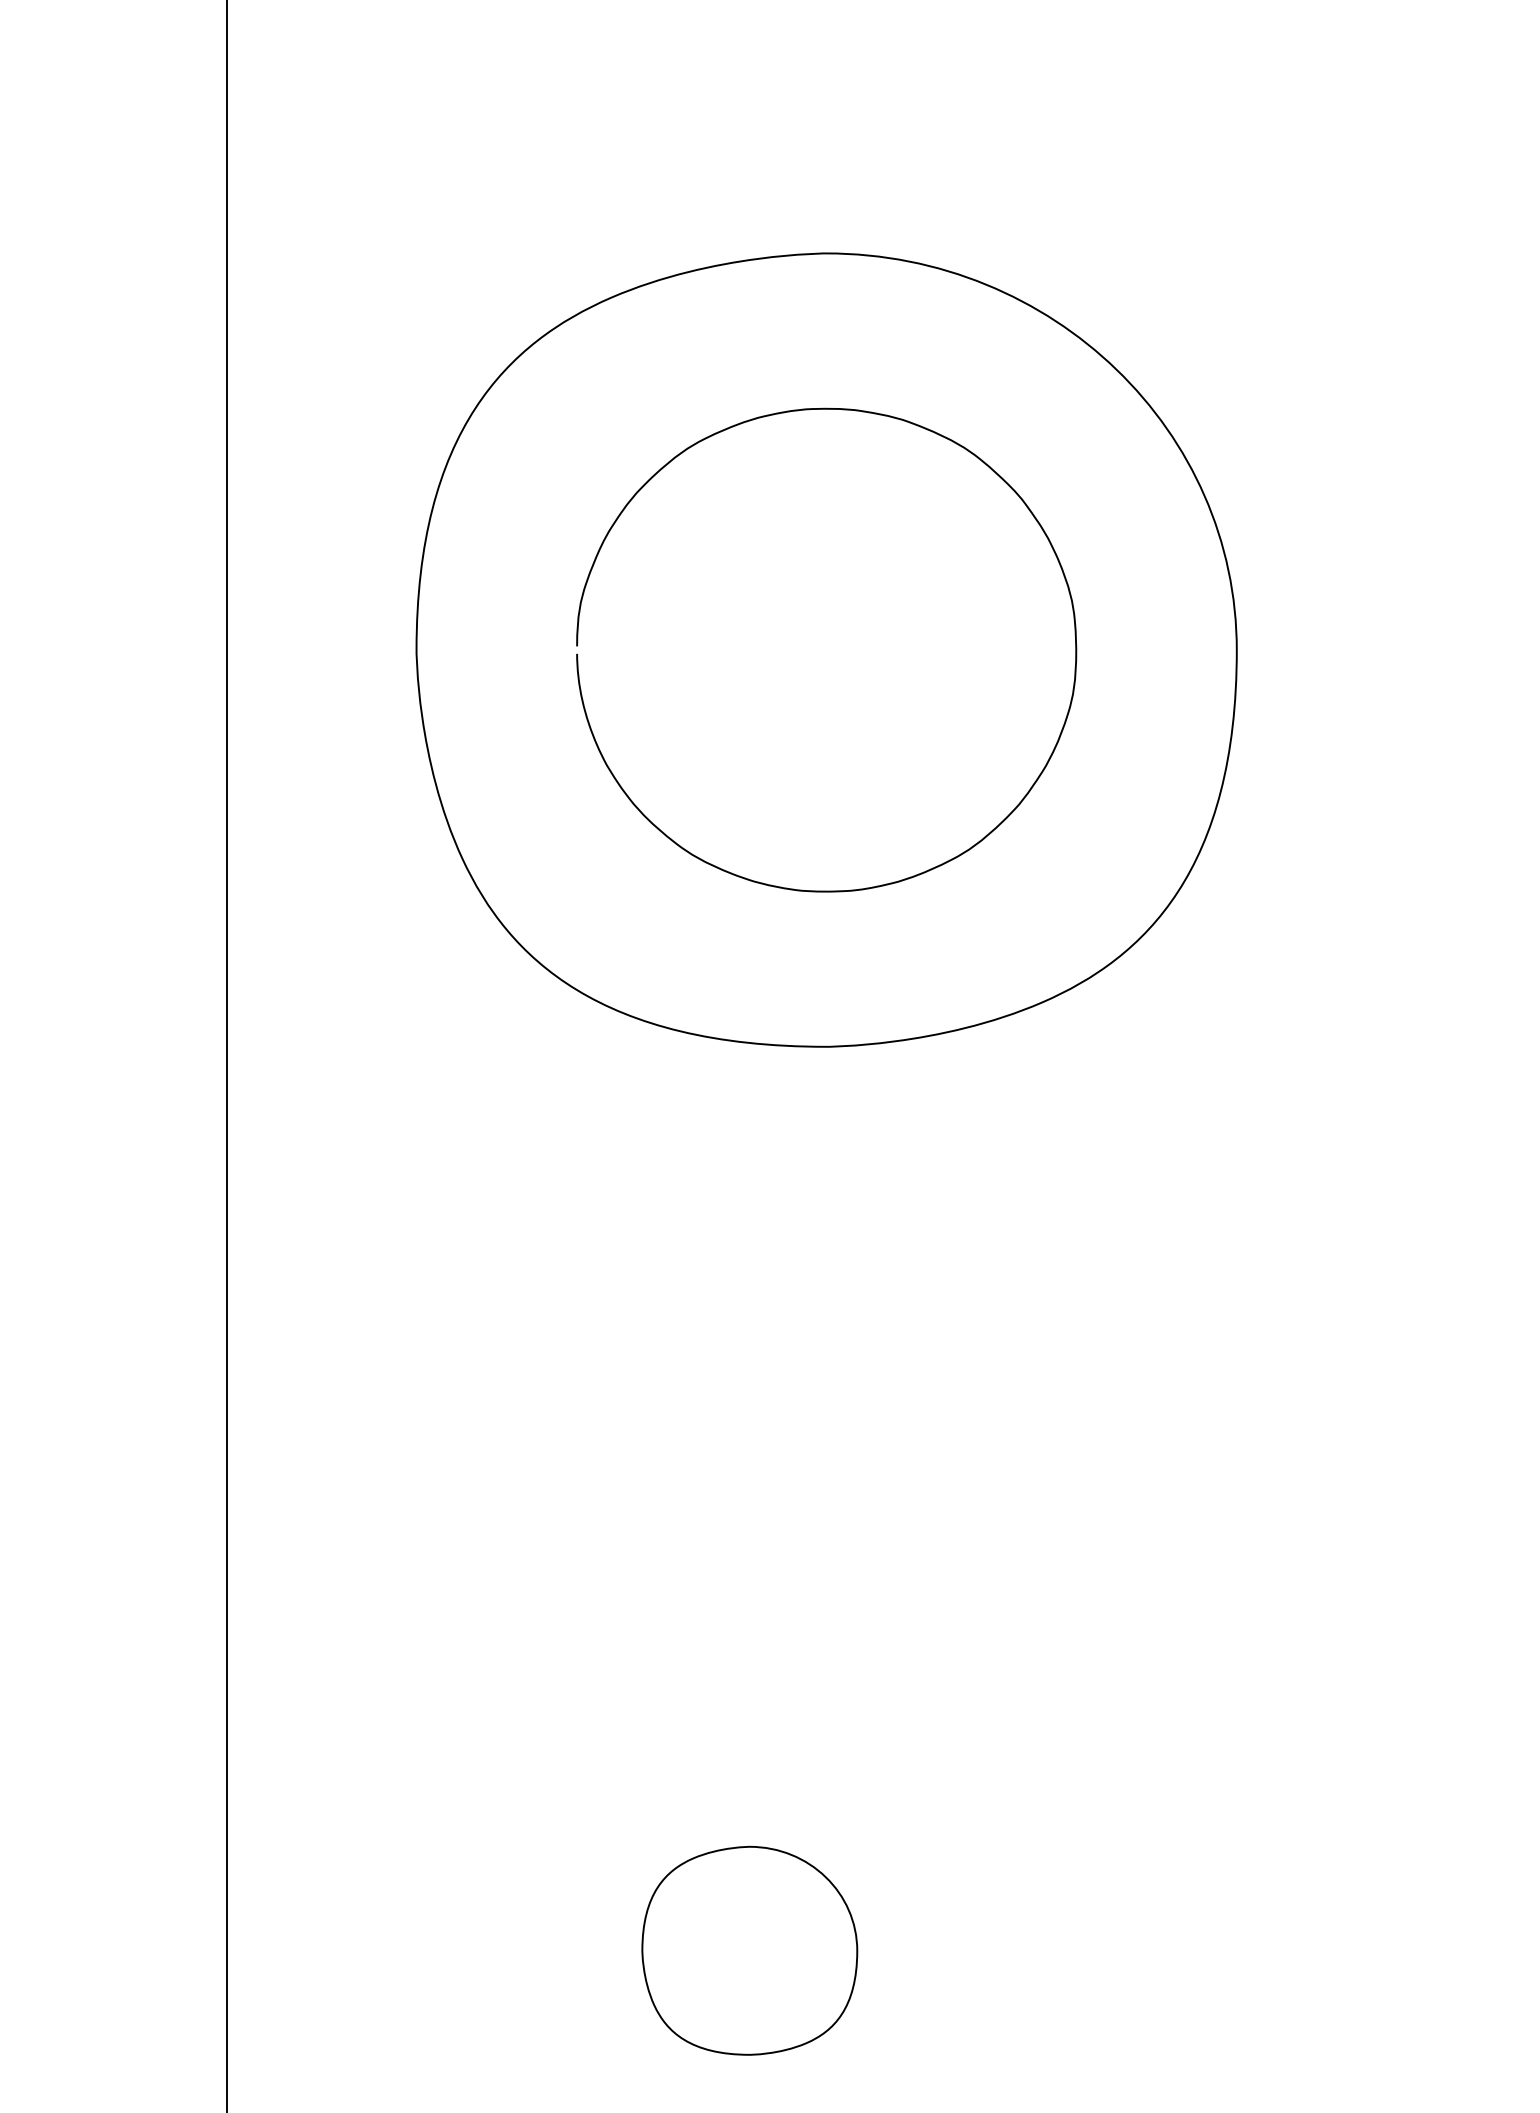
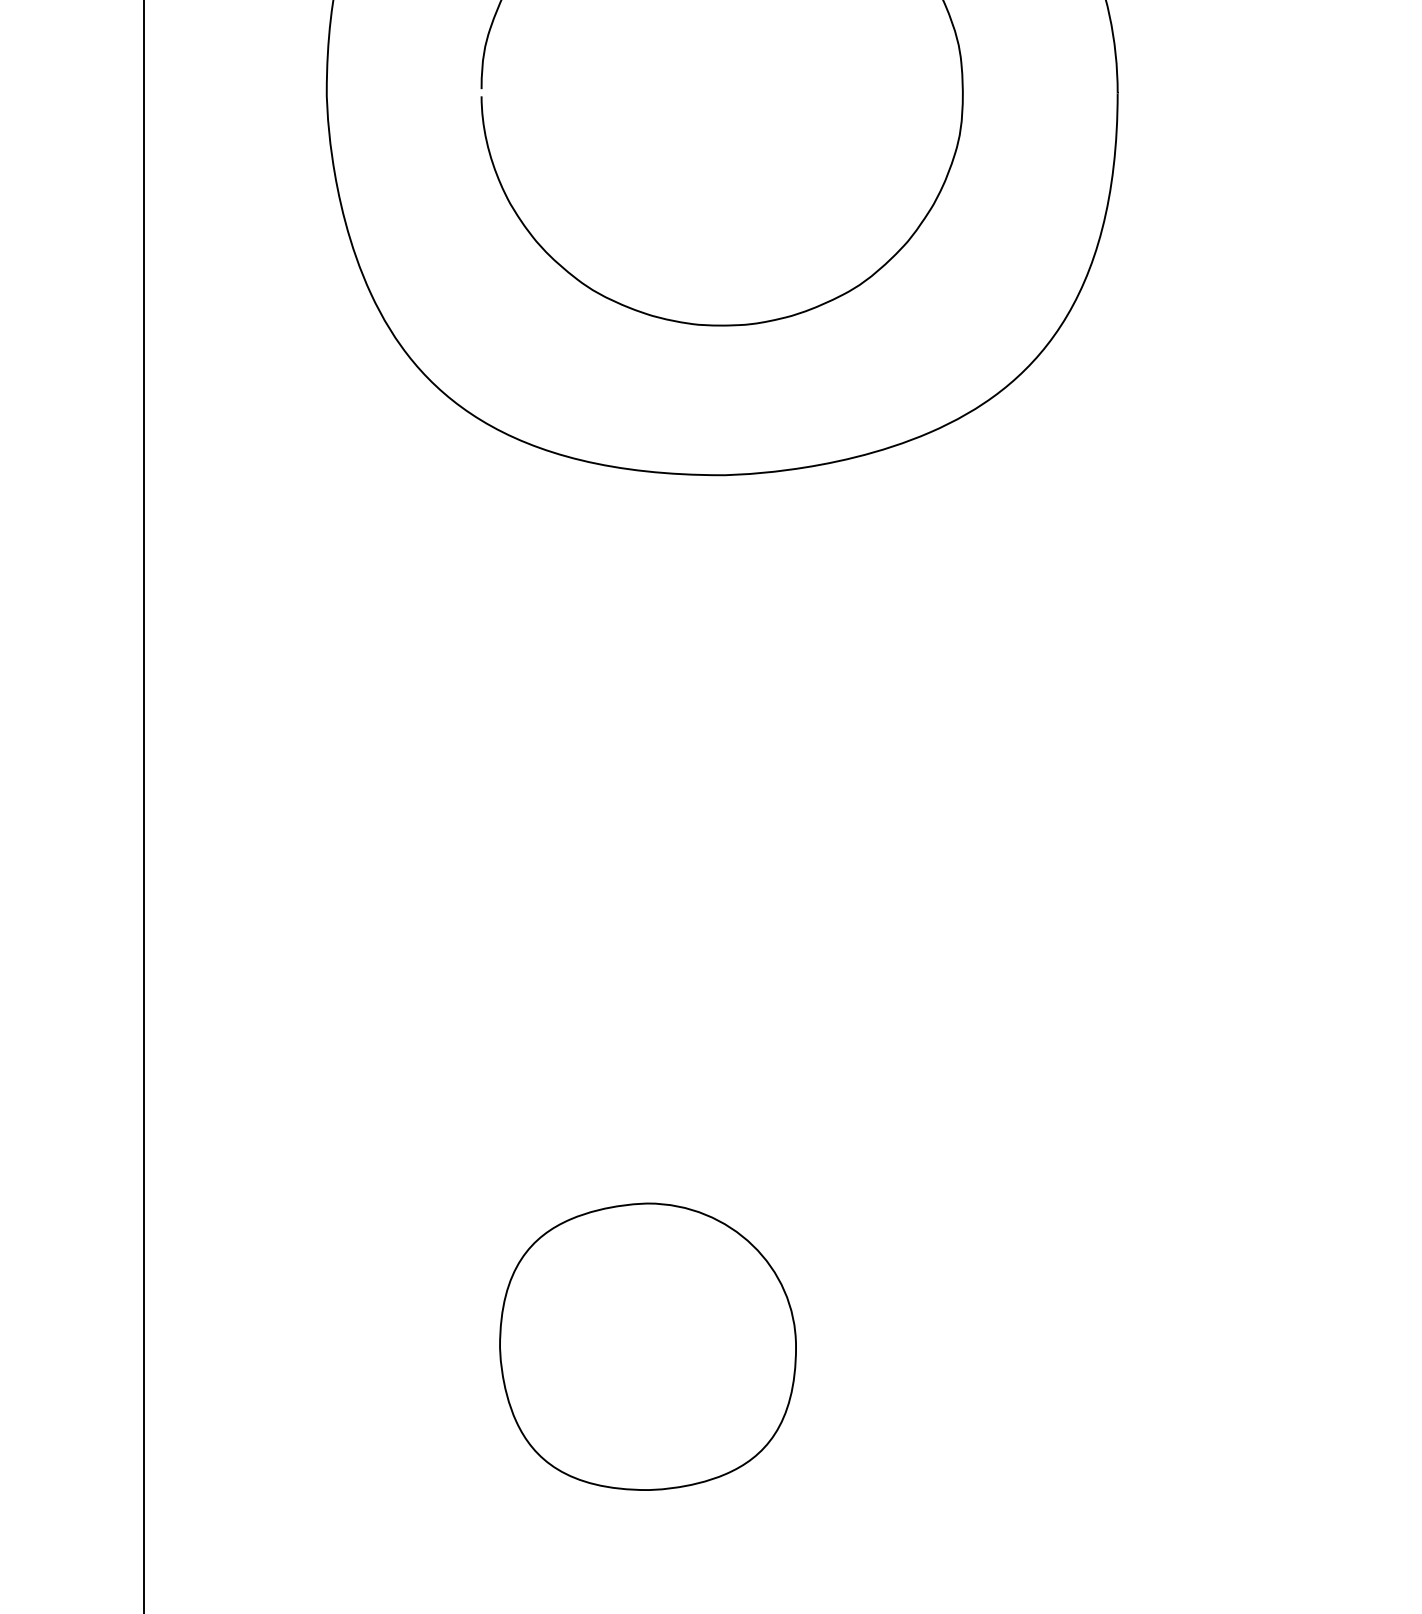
part: (749, 1950) -> (647, 1346), size x1.43

